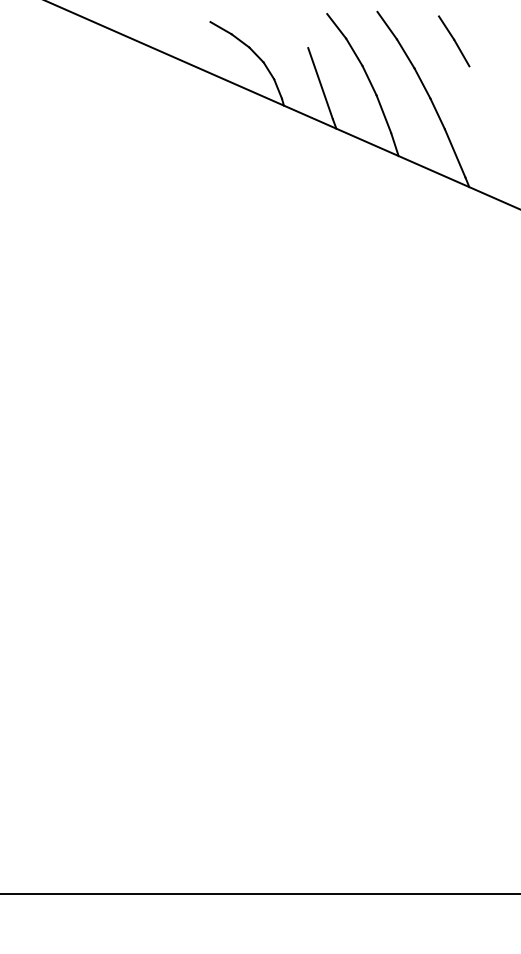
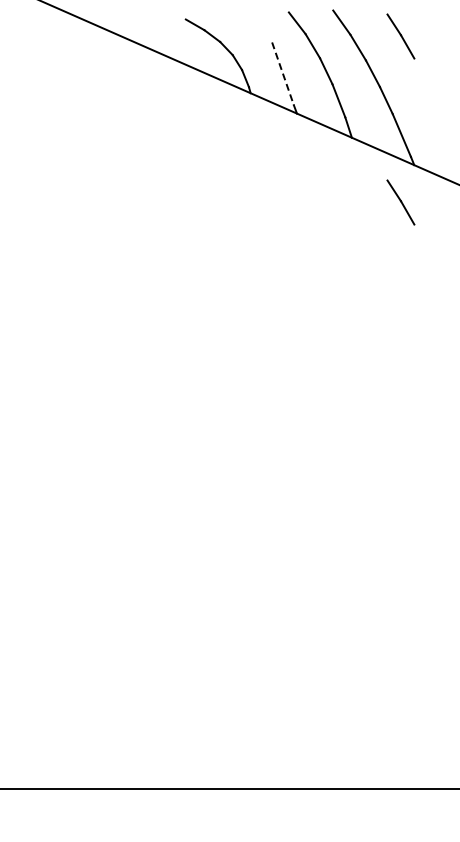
line: (321, 84) -> (283, 74), solid -> dashed
line: (453, 229) -> (400, 202), added

